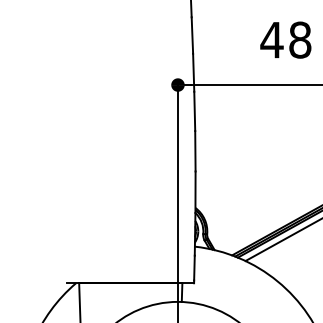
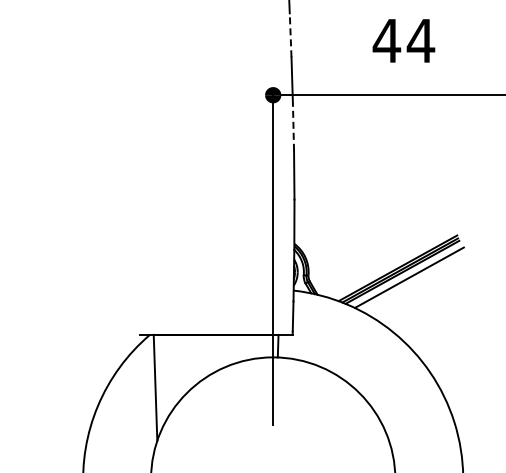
line: (192, 34) -> (290, 34), solid -> dashed
text: (299, 39) -> (420, 40), 48 -> 44
line: (194, 111) -> (293, 127), solid -> dashed

